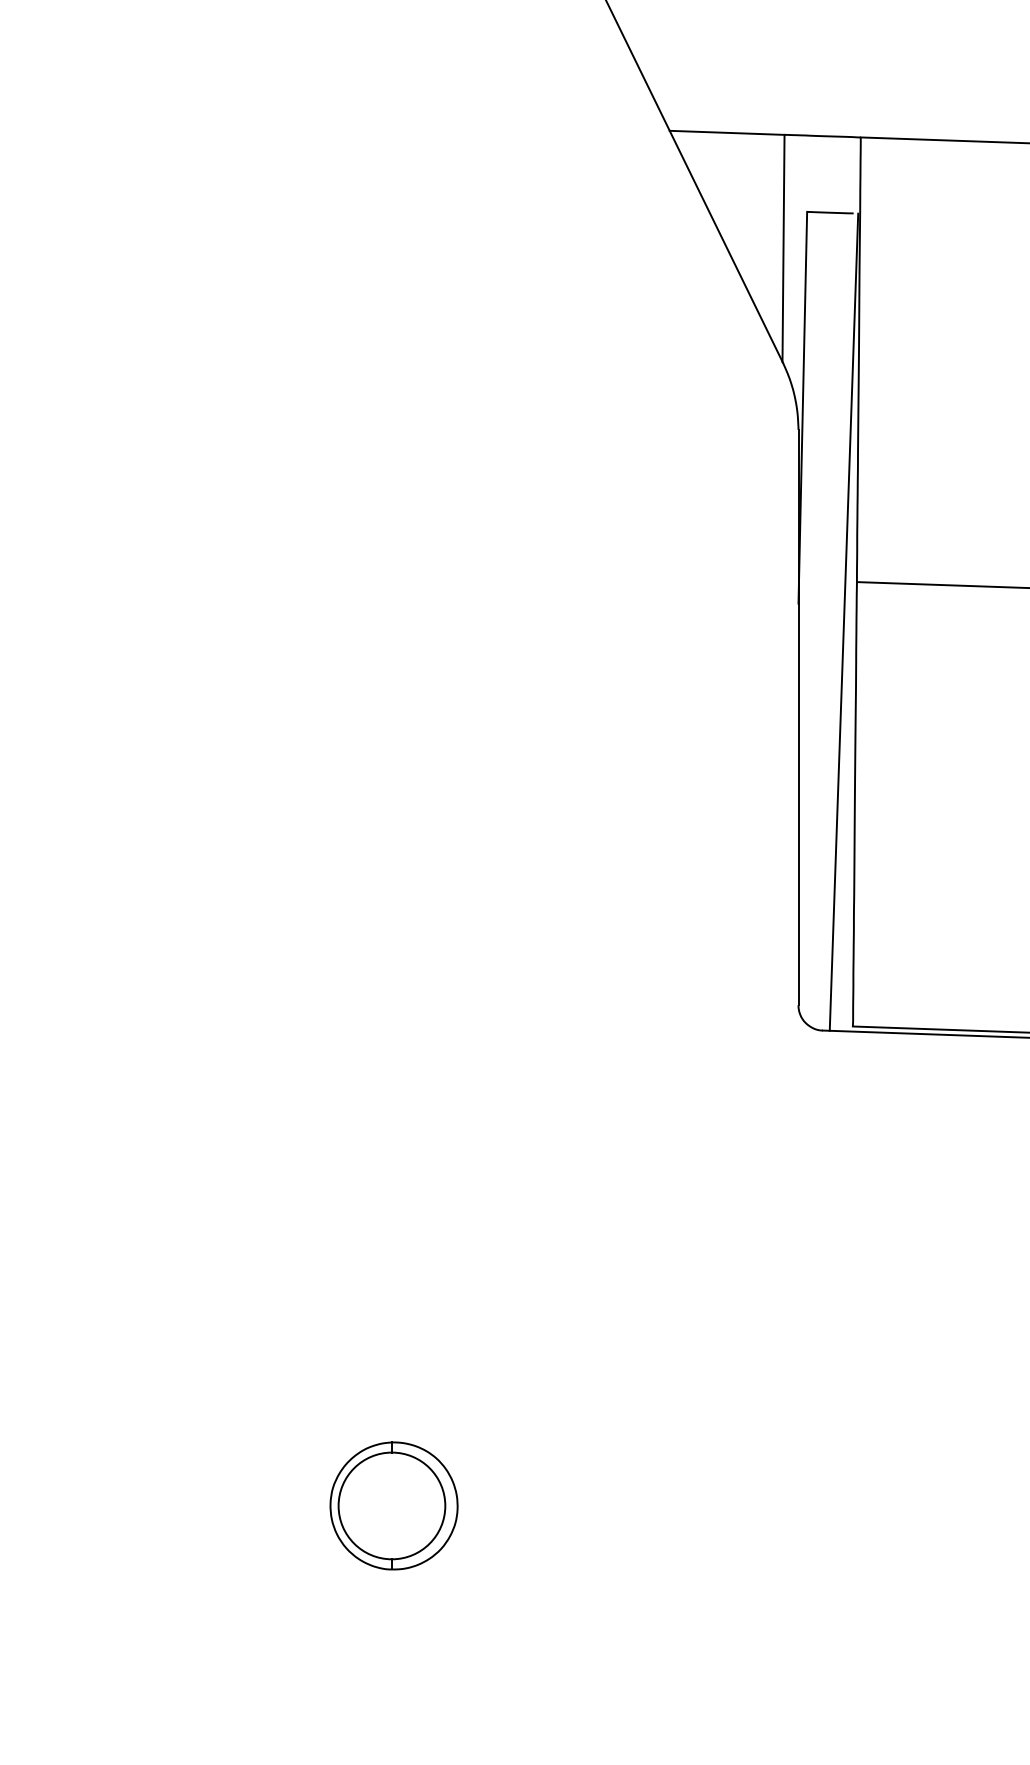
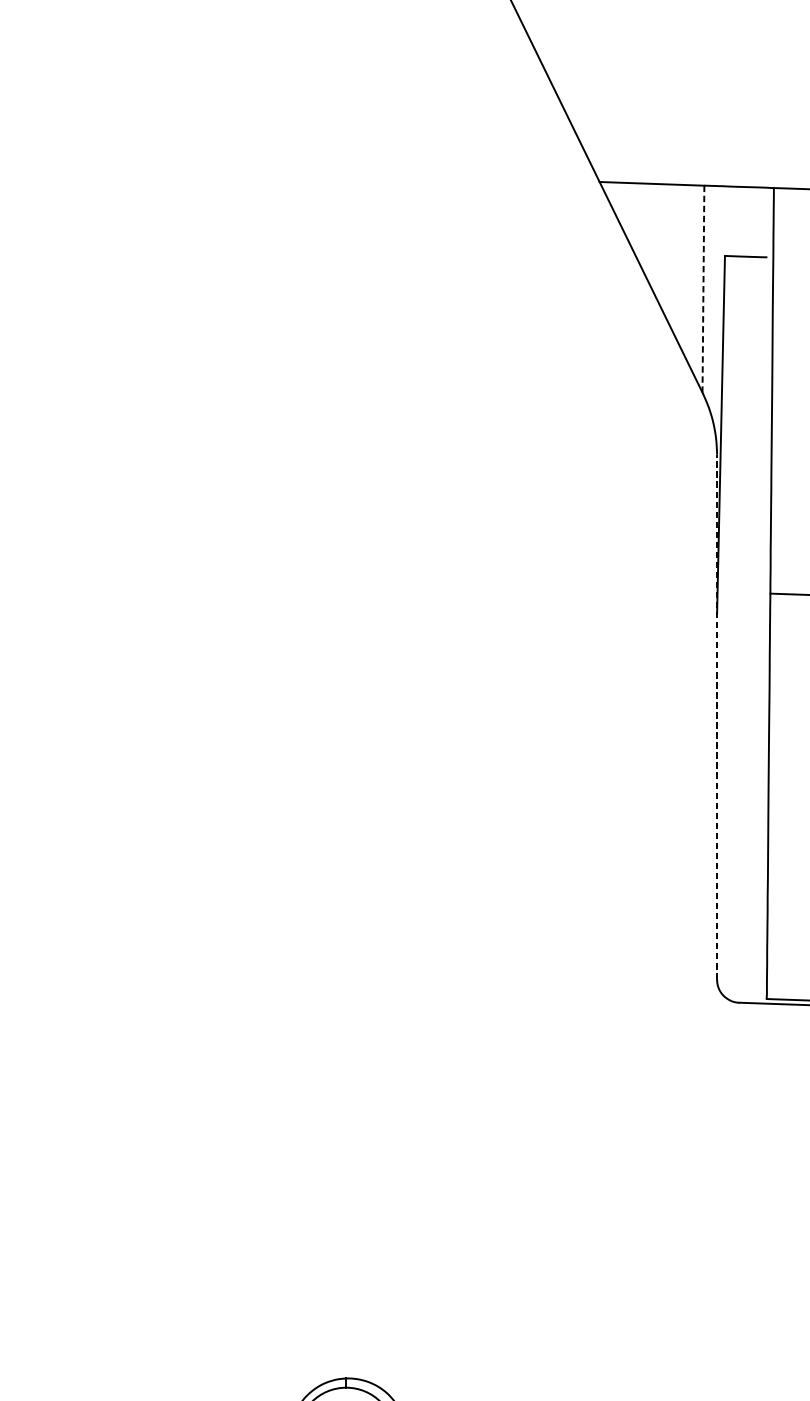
line: (783, 248) -> (703, 289), solid -> dashed
line: (843, 621) -> (758, 629), removed
line: (798, 717) -> (717, 717), solid -> dashed

